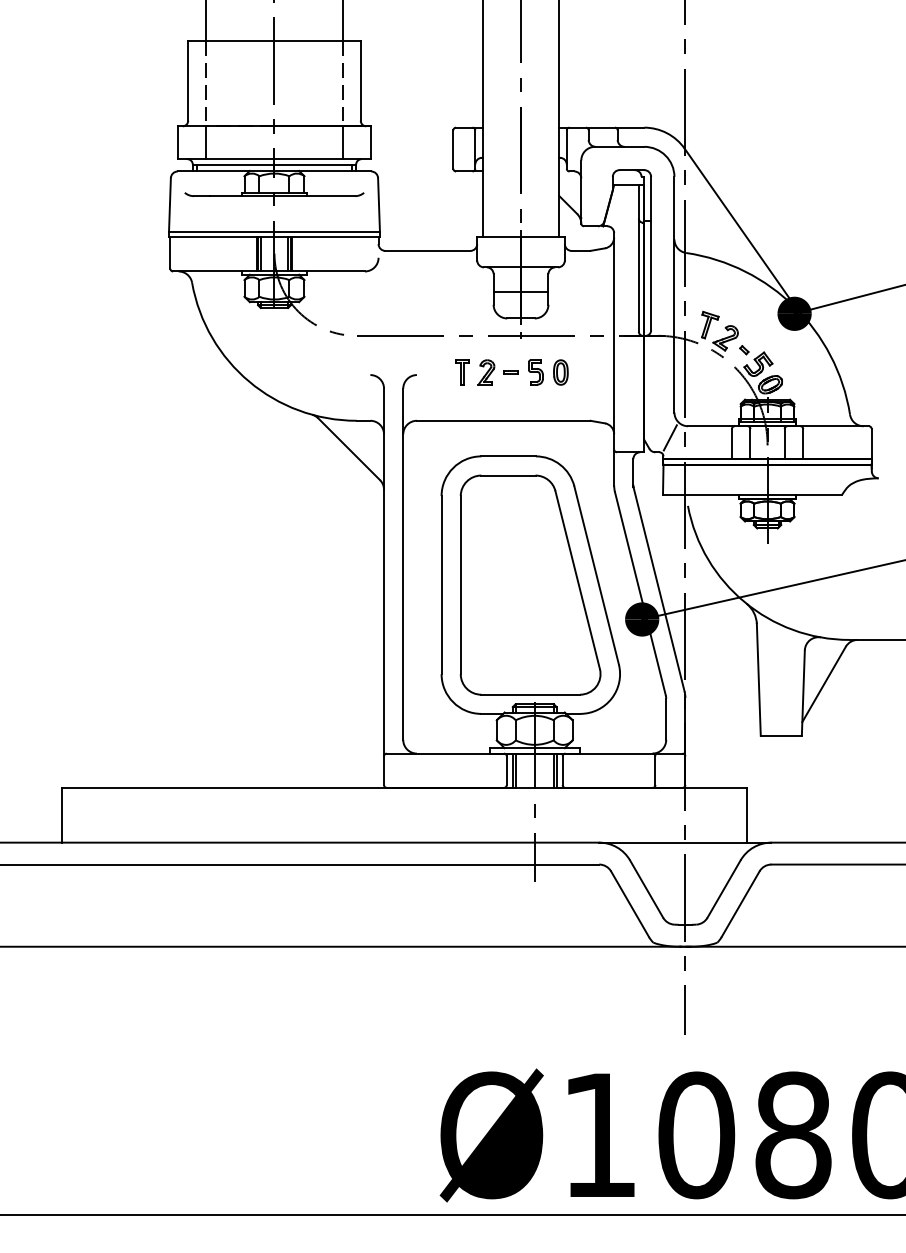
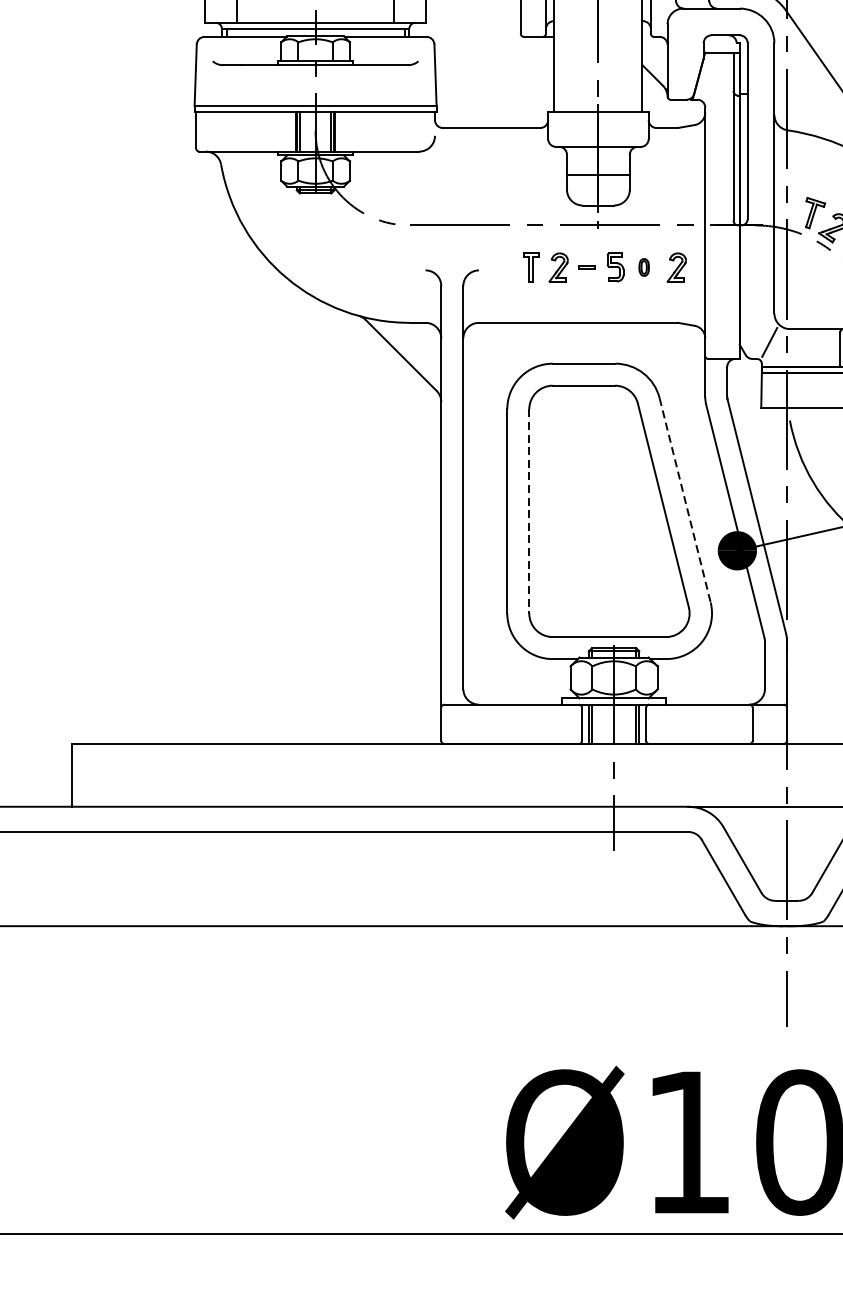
part: (560, 372) -> (643, 267), size x0.6
part: (589, 372) -> (676, 267), added
line: (596, 575) -> (684, 500), solid -> dashed
line: (460, 585) -> (528, 511), solid -> dashed

